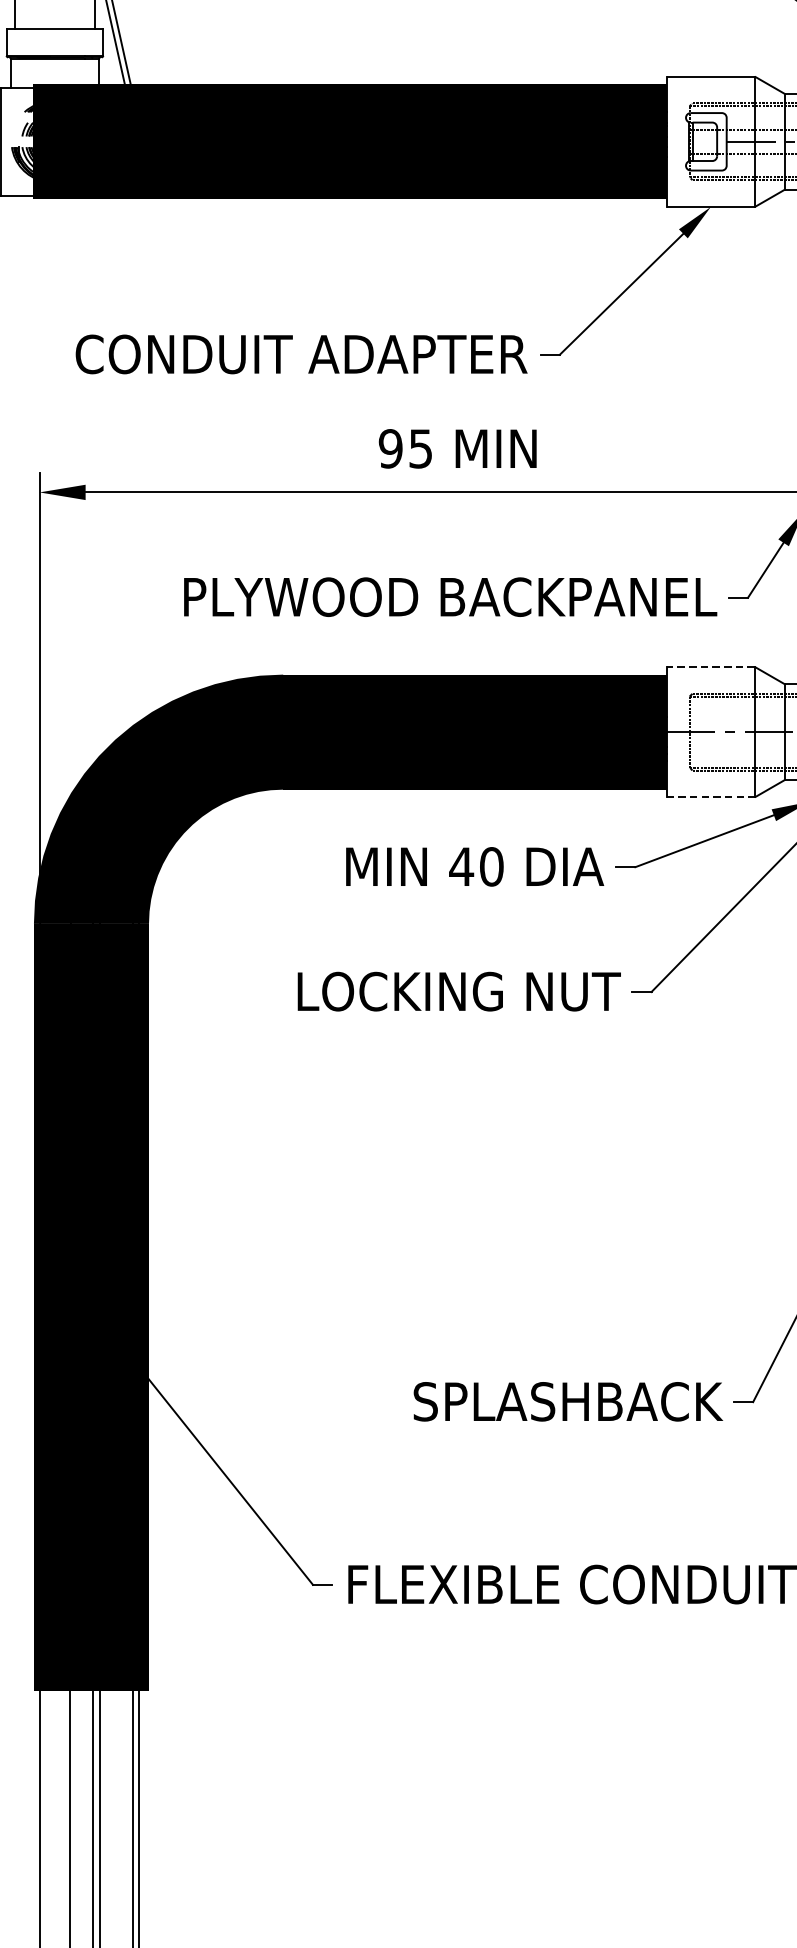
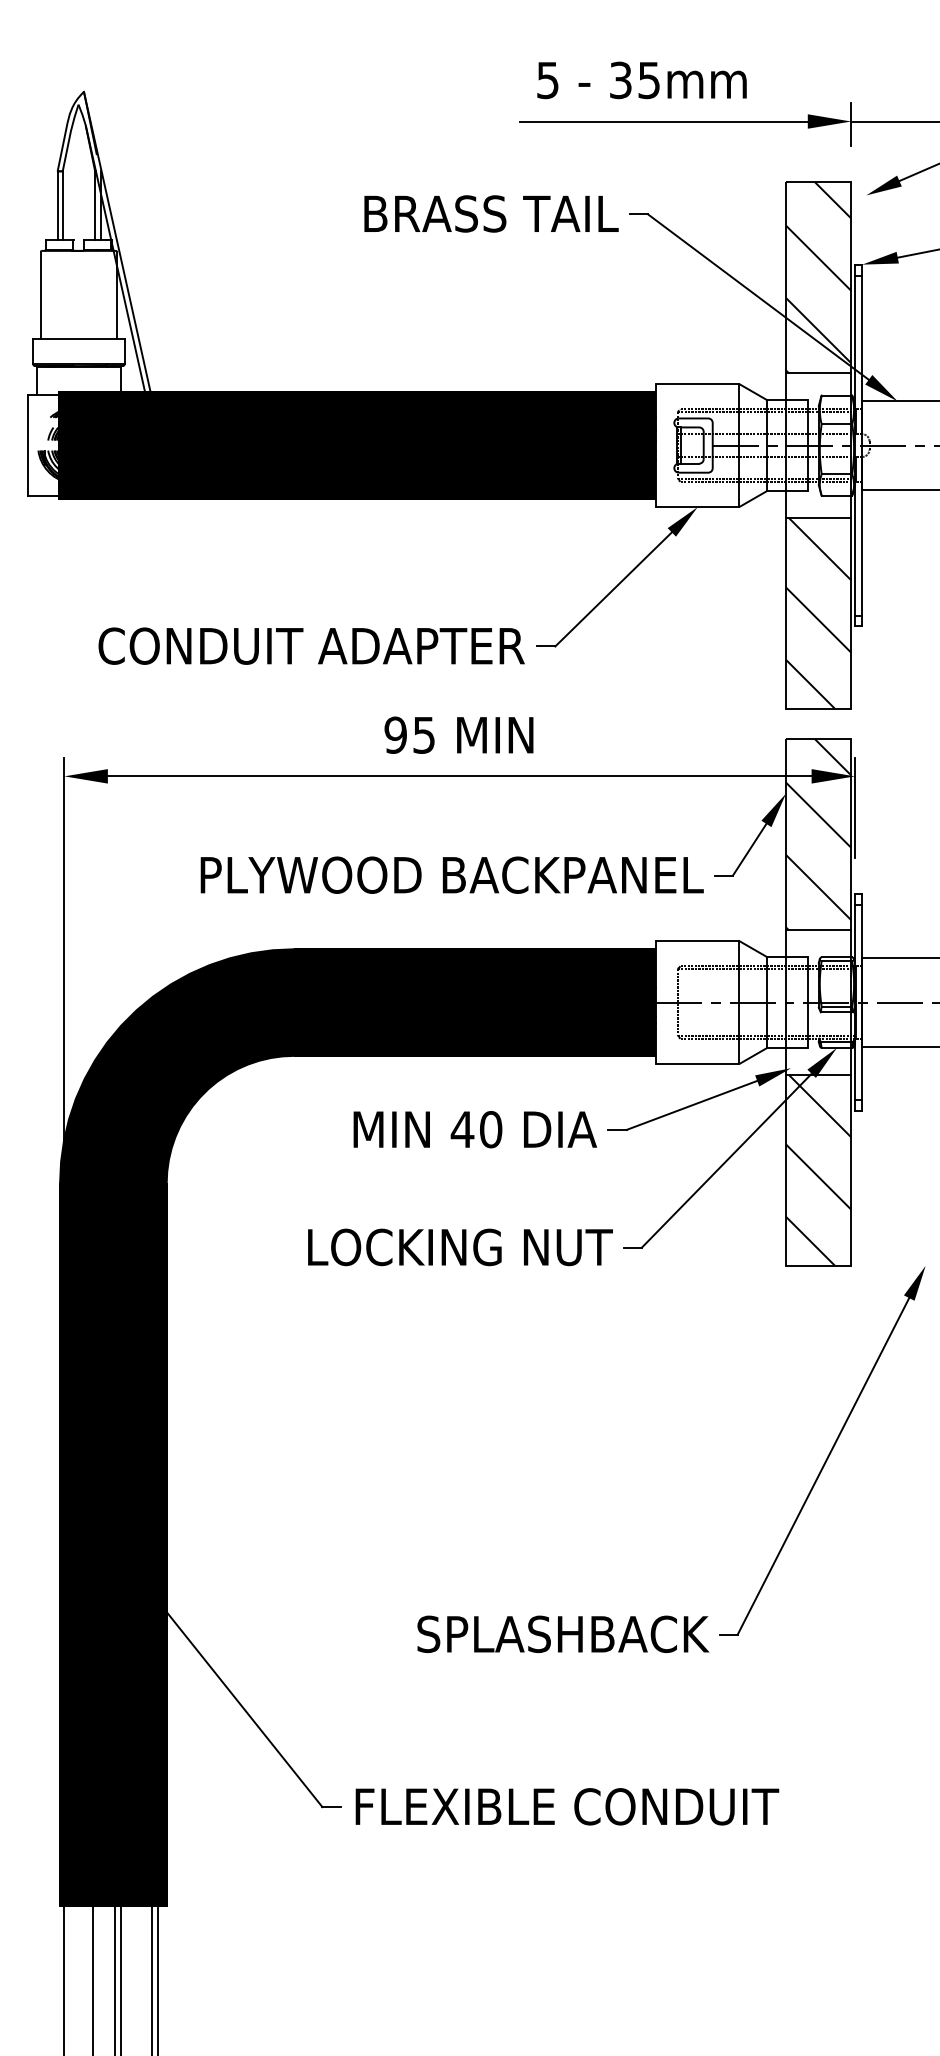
line: (710, 667) -> (697, 941), dashed -> solid
line: (710, 797) -> (697, 1064), dashed -> solid

